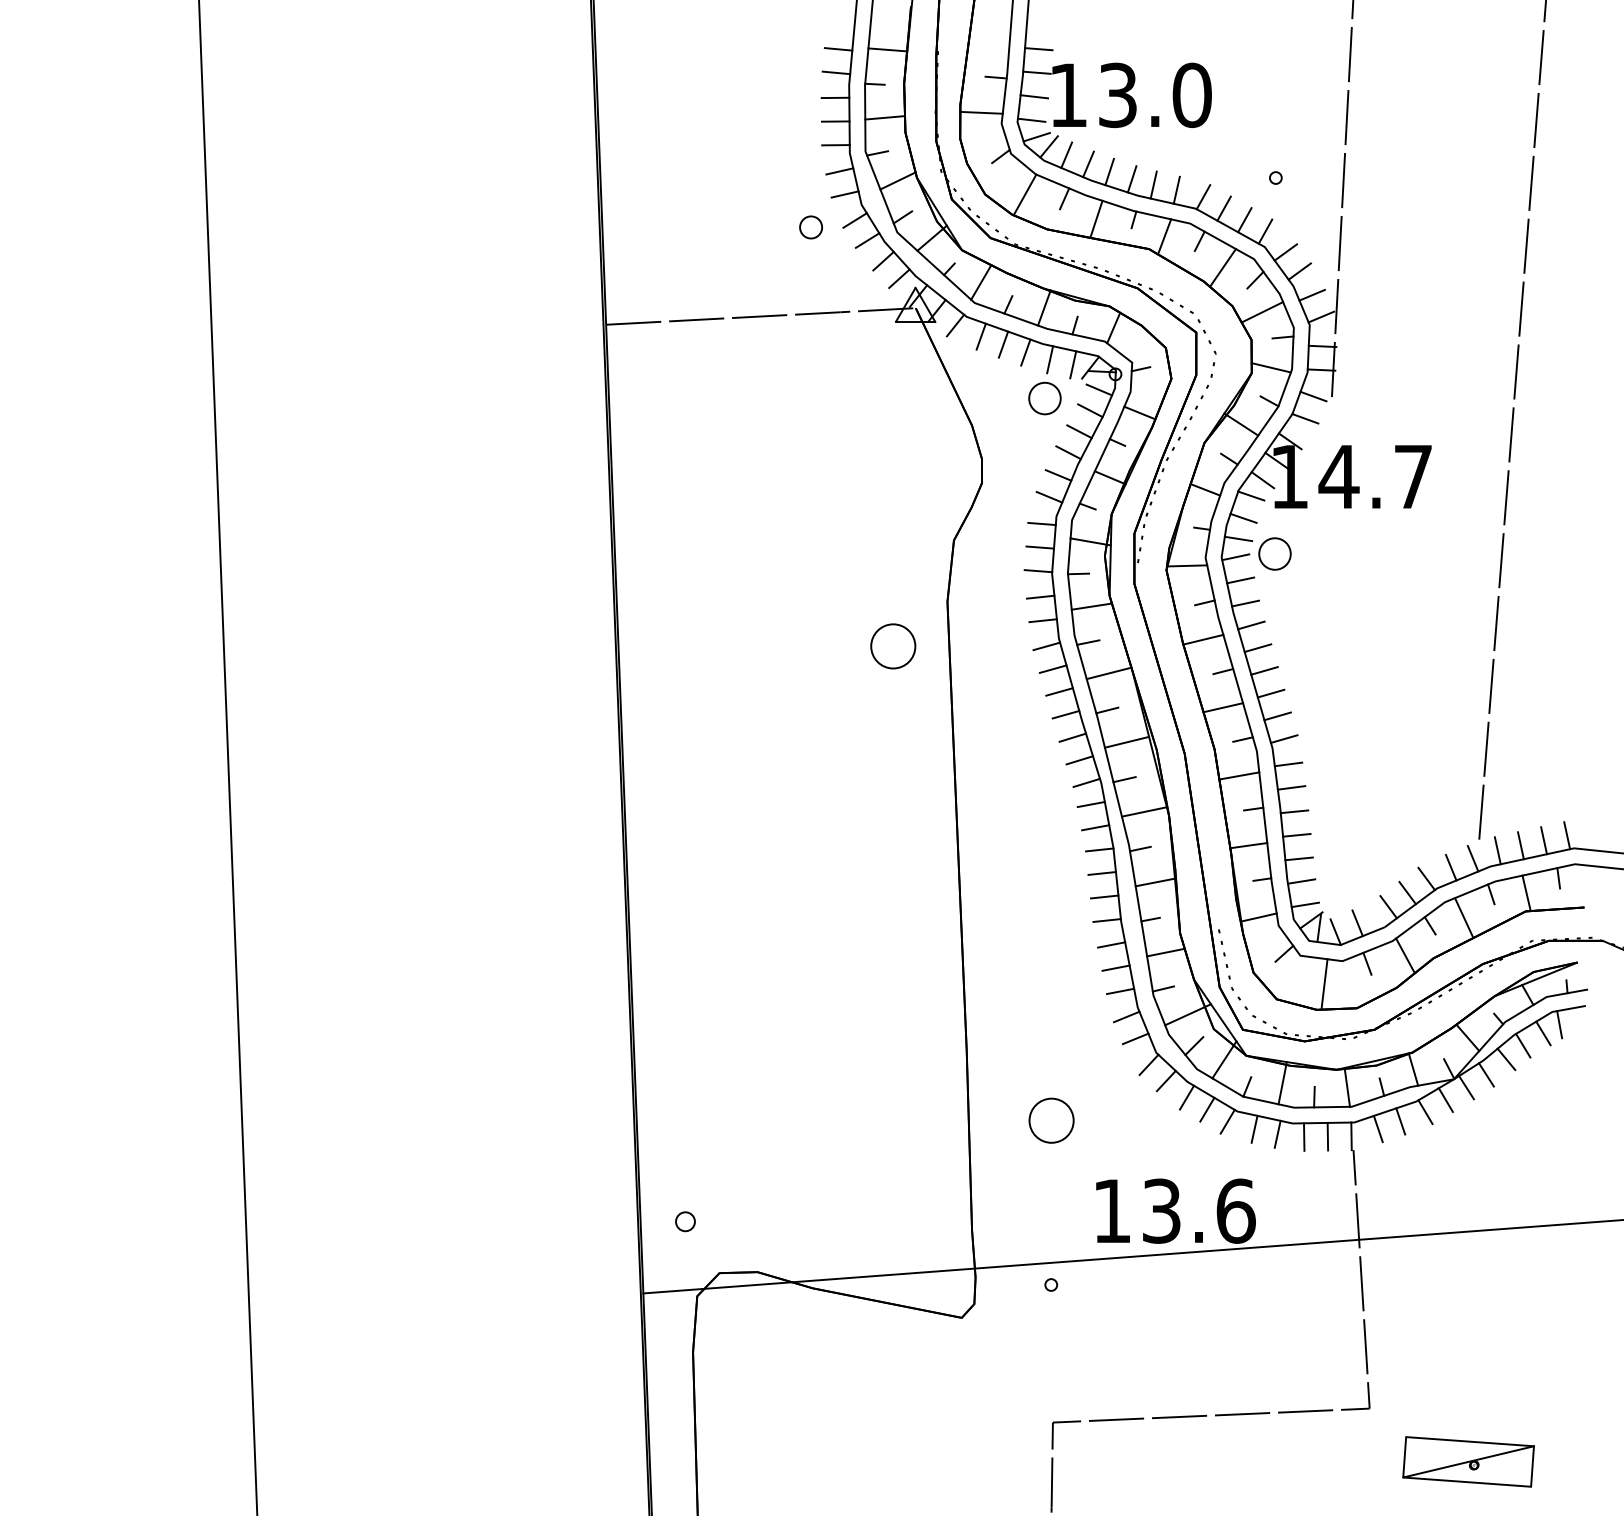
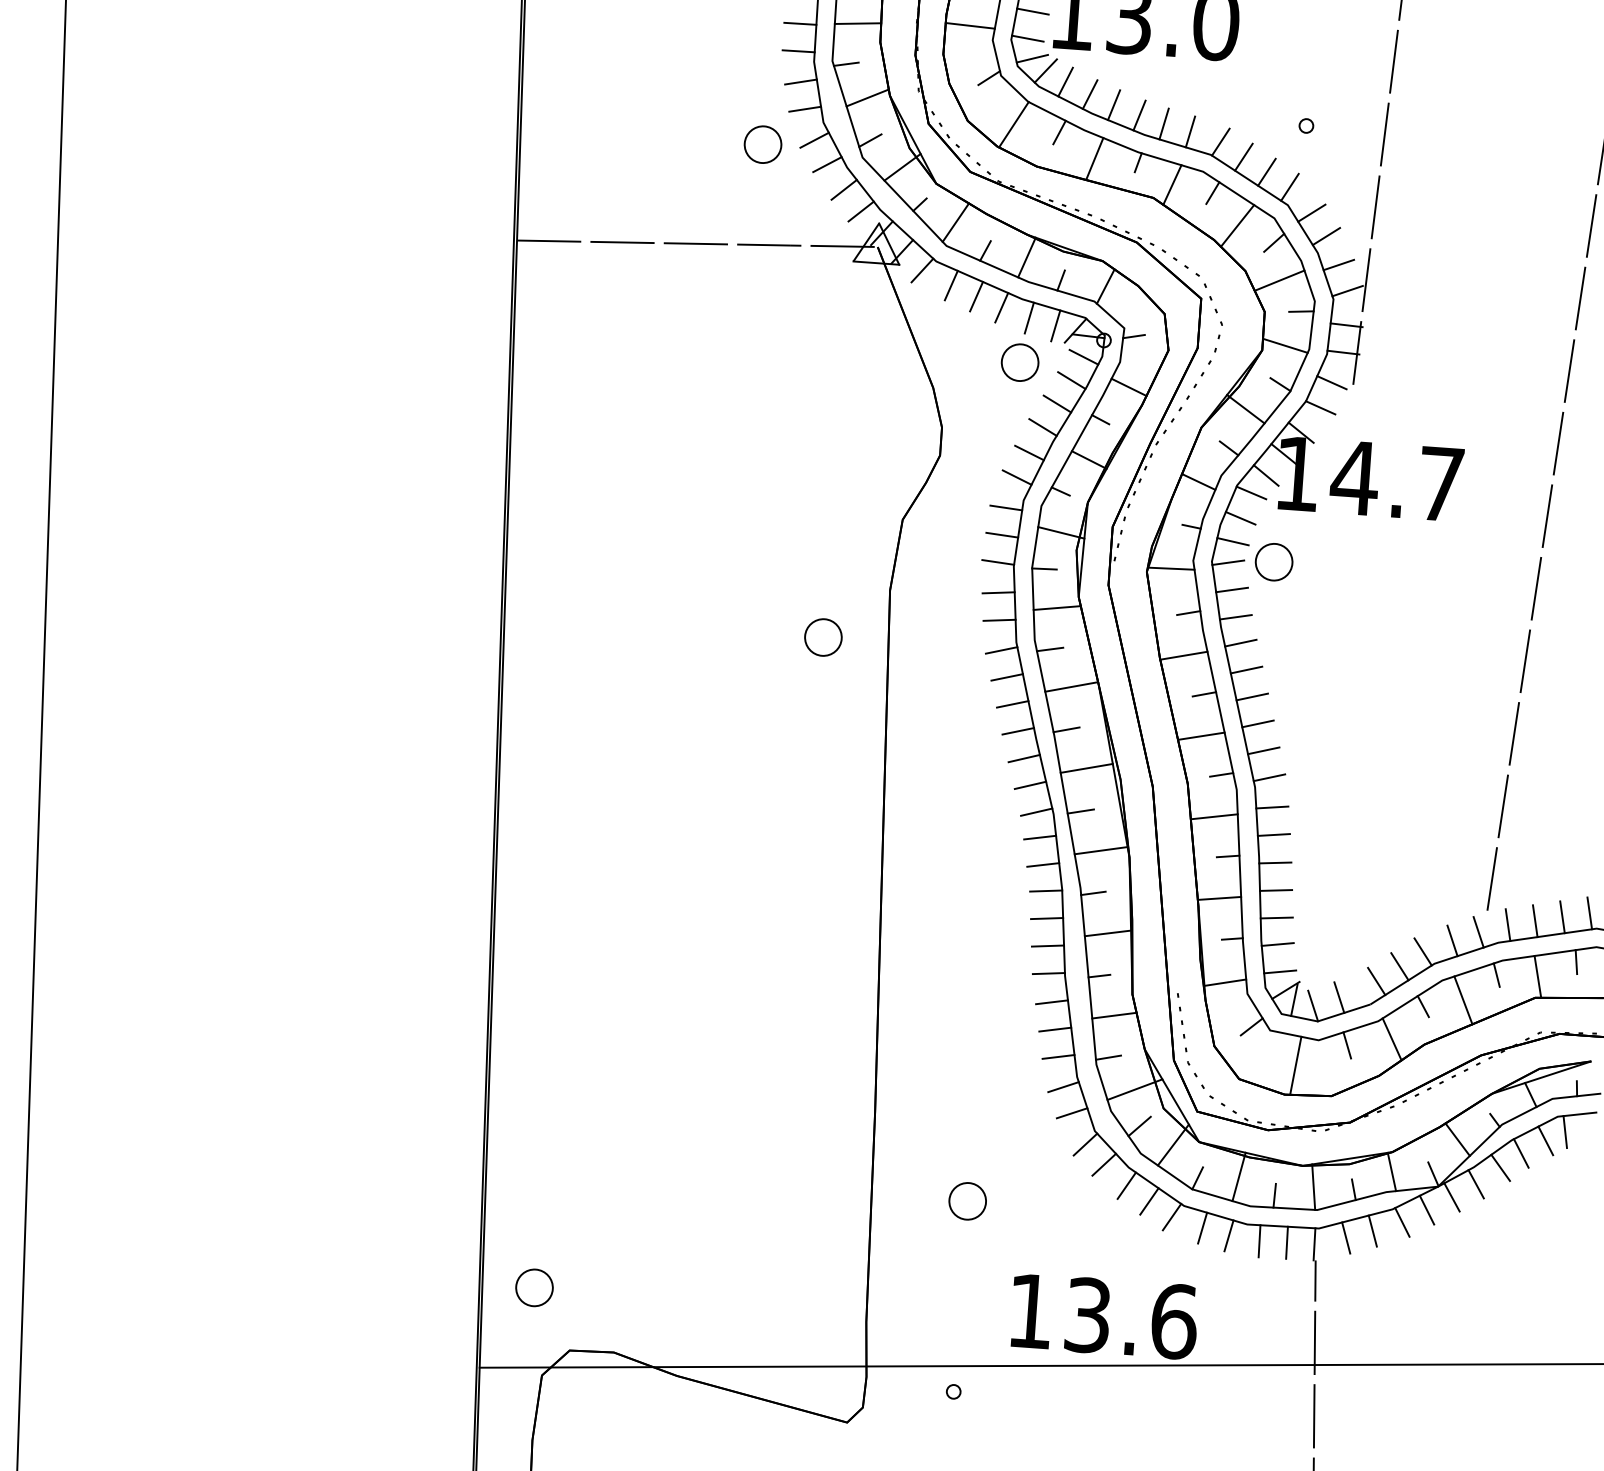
part: (810, 227) -> (762, 144), size x1.43
part: (892, 645) -> (822, 636), size x0.71
part: (1051, 1120) -> (967, 1200), size x0.71
part: (685, 1221) -> (534, 1287), size x1.67

